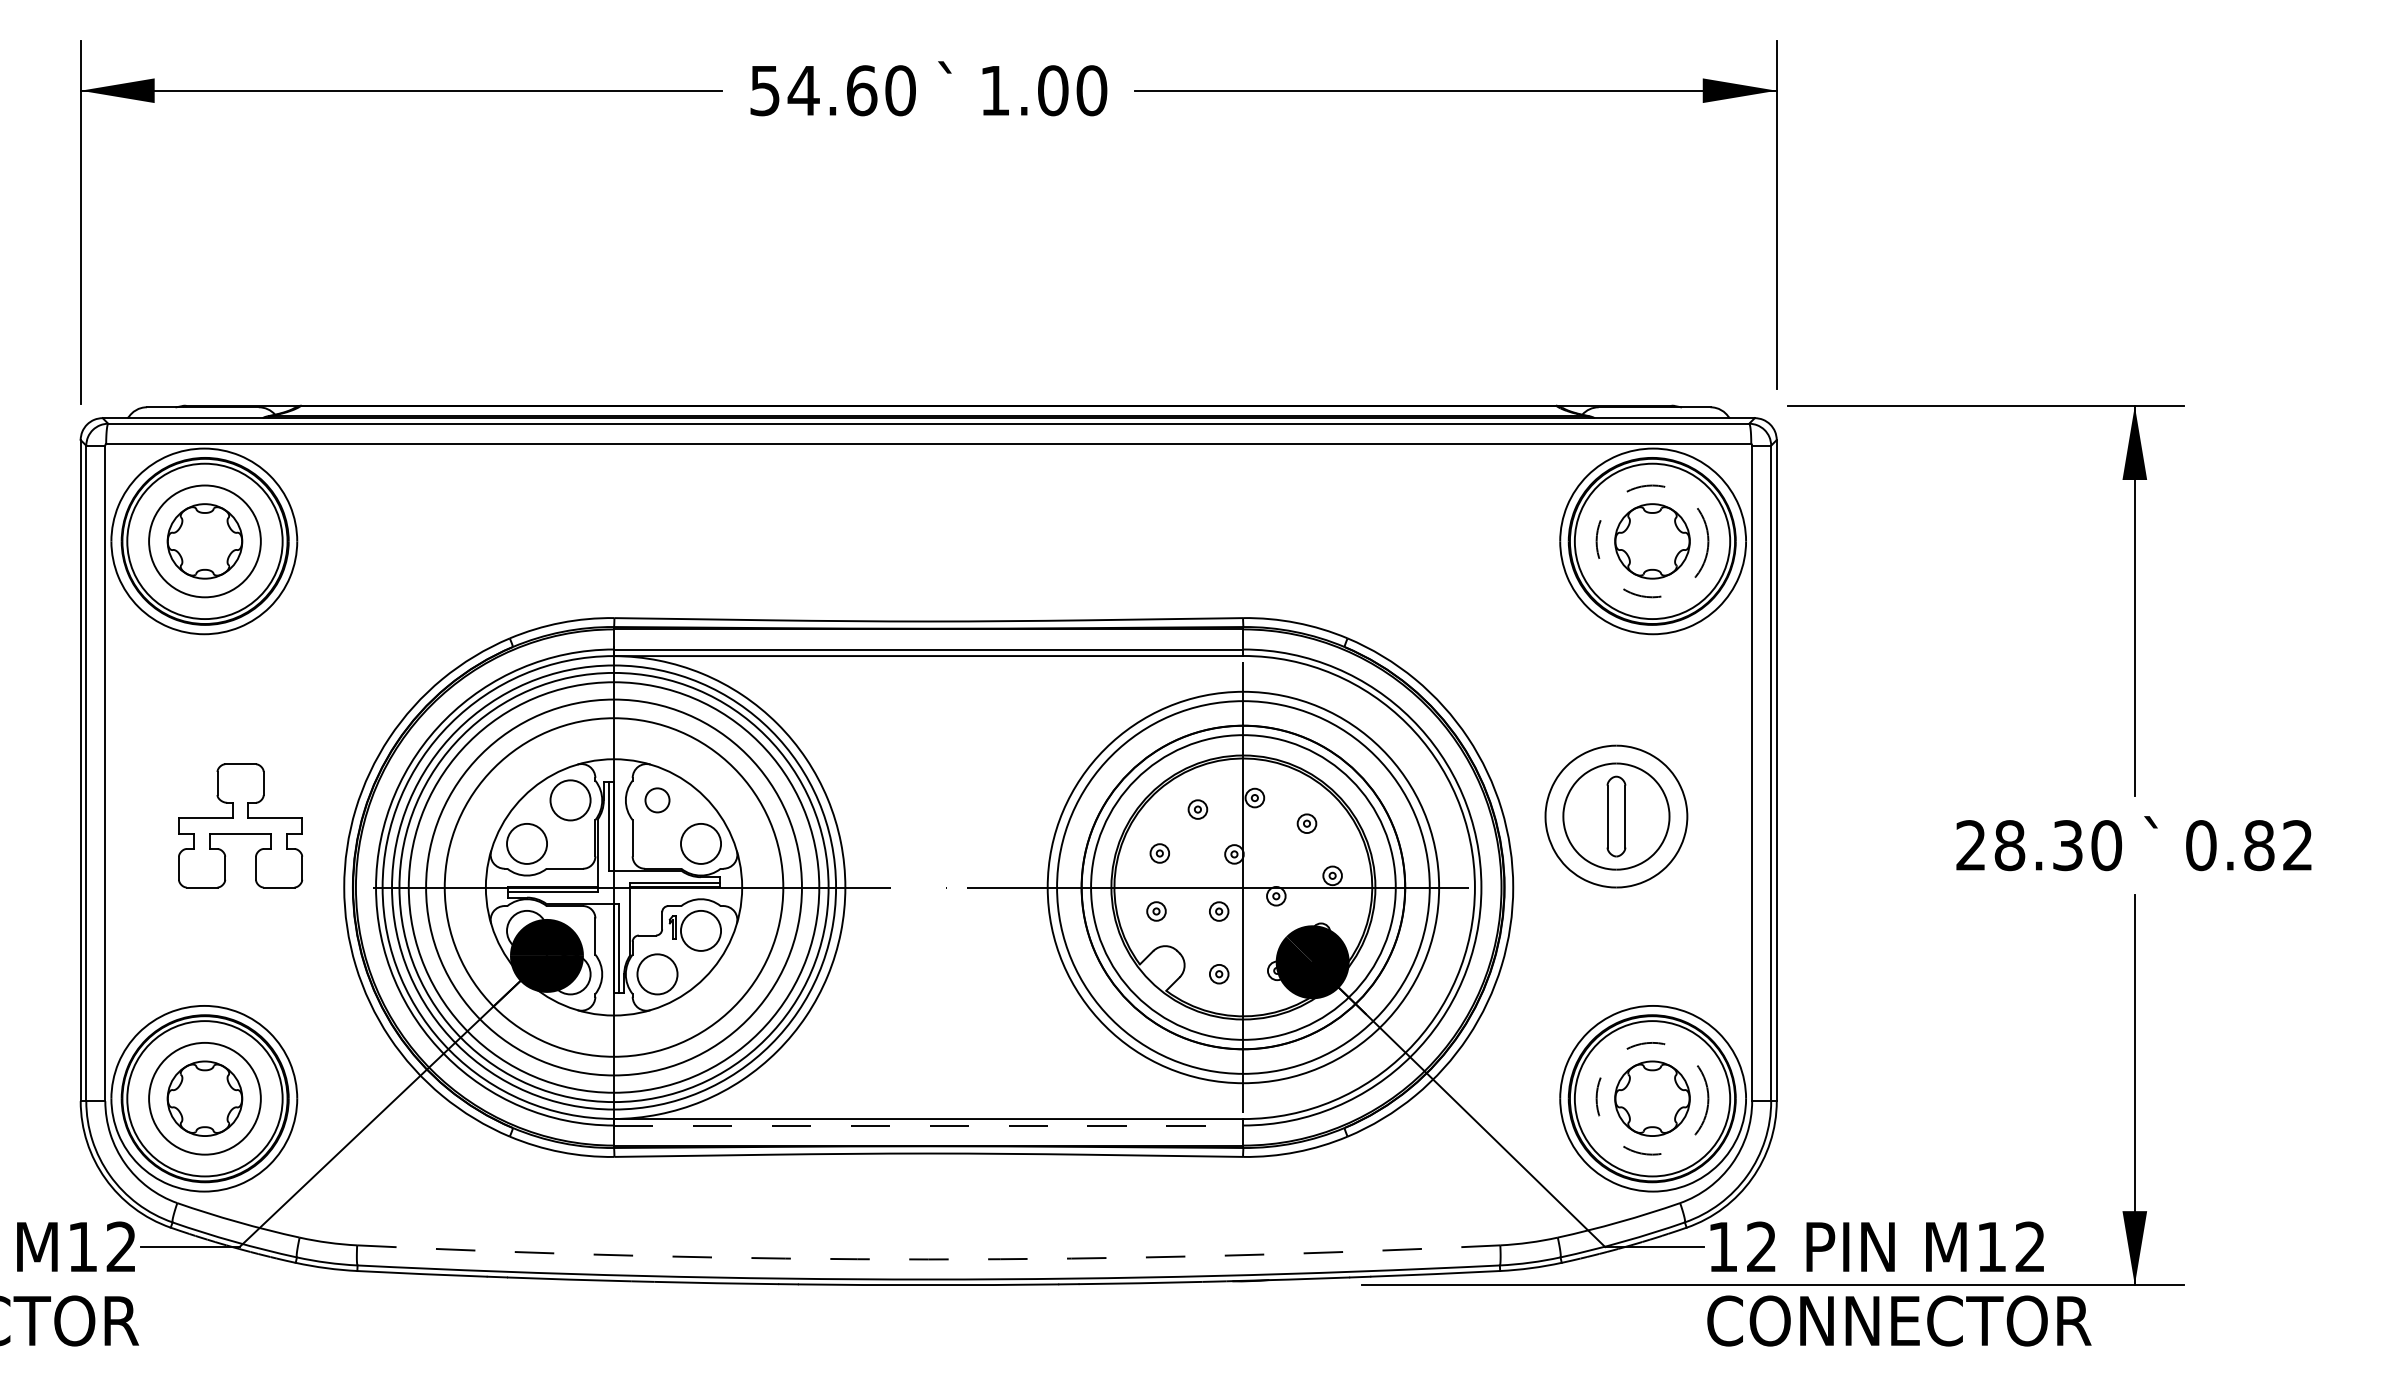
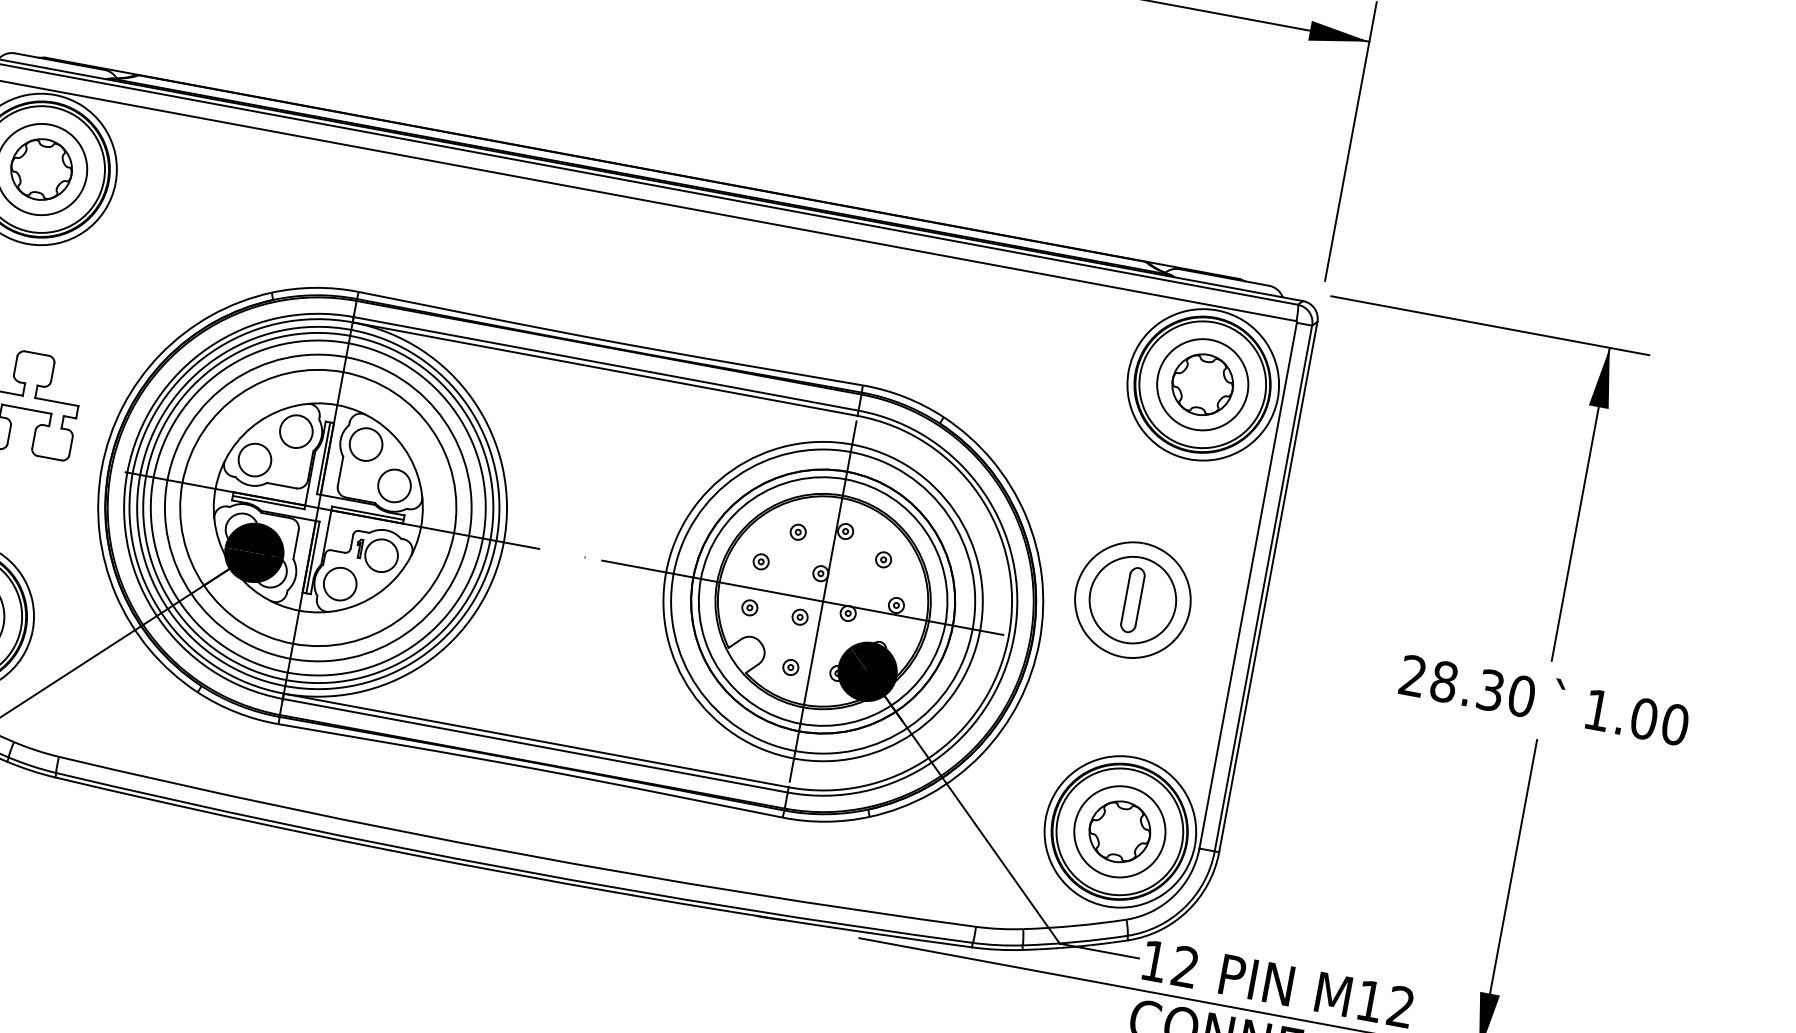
circle: (1652, 541) -> (1202, 384), dashed -> solid
circle: (657, 800) -> (366, 444), size x1.67
text: (2249, 845) -> (1636, 717), 0.82 -> 1.00
circle: (1652, 1098) -> (1119, 831), dashed -> solid
line: (928, 1125) -> (535, 745), dashed -> solid
arc: (928, 1259) -> (515, 853), dashed -> solid

